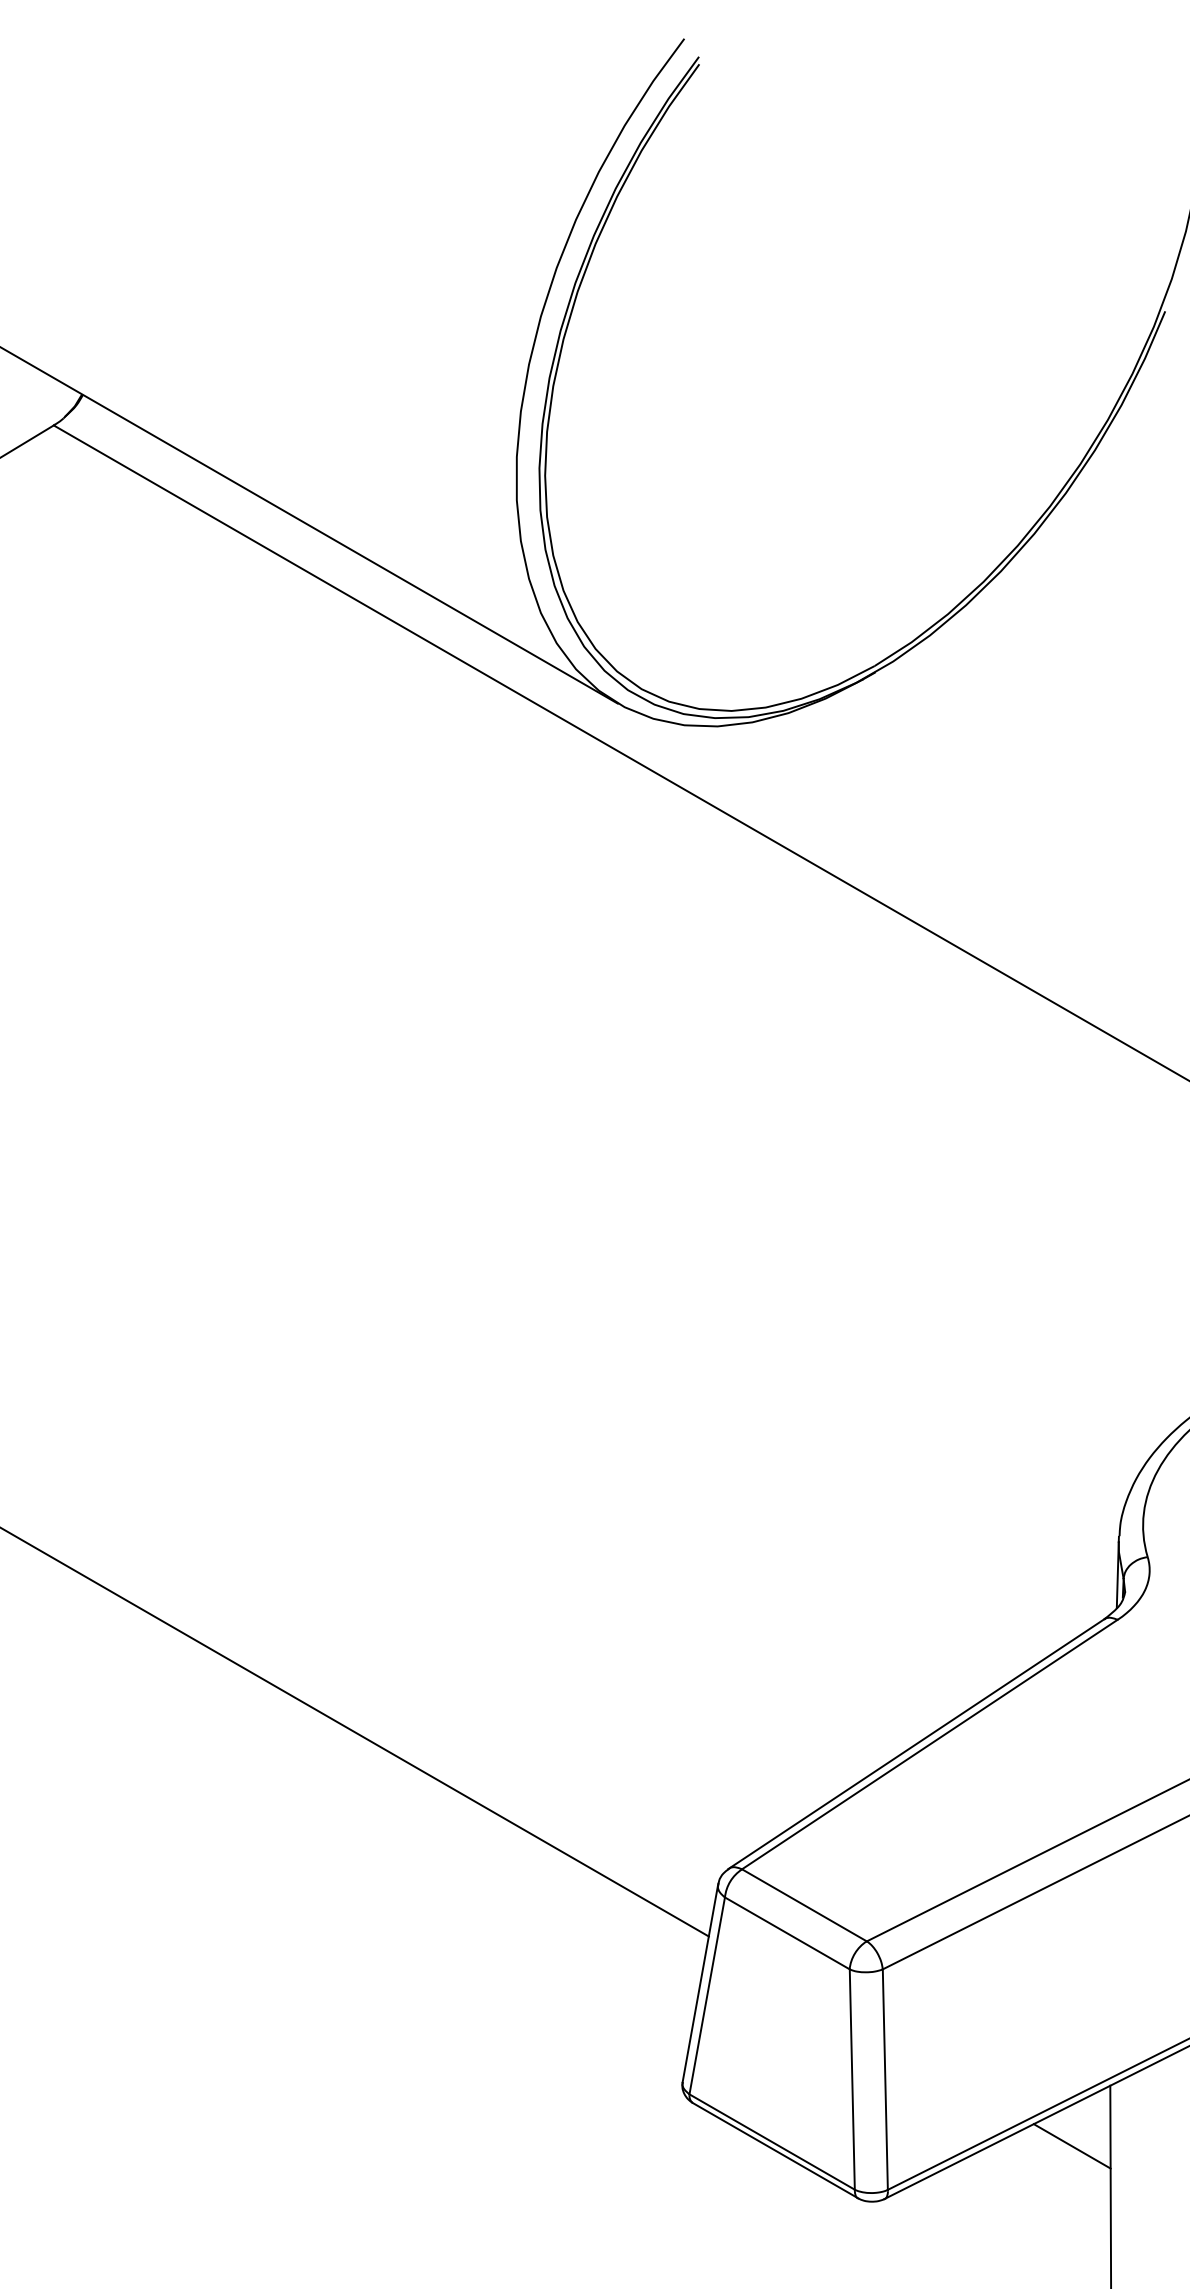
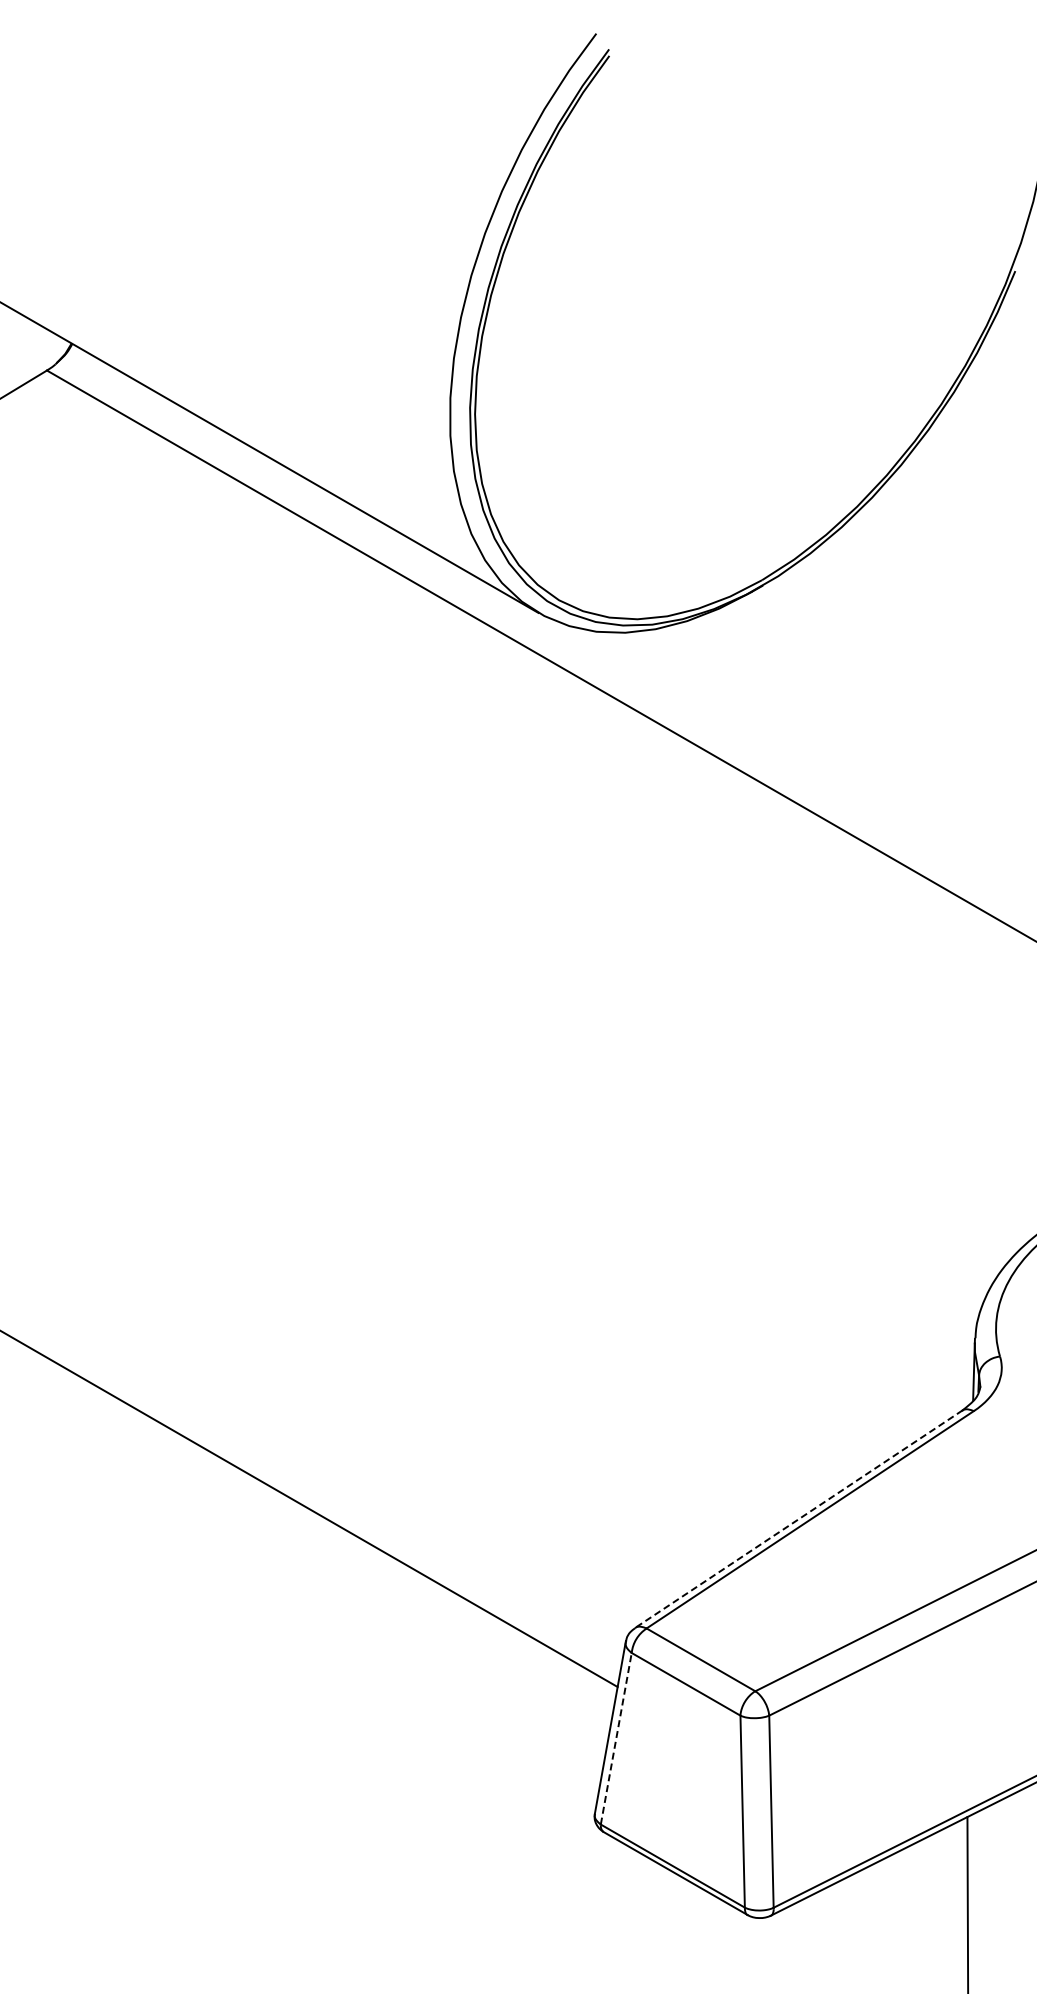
line: (916, 1744) -> (798, 1519), solid -> dashed
line: (707, 1995) -> (616, 1738), solid -> dashed
line: (1071, 2145) -> (933, 1869), removed

